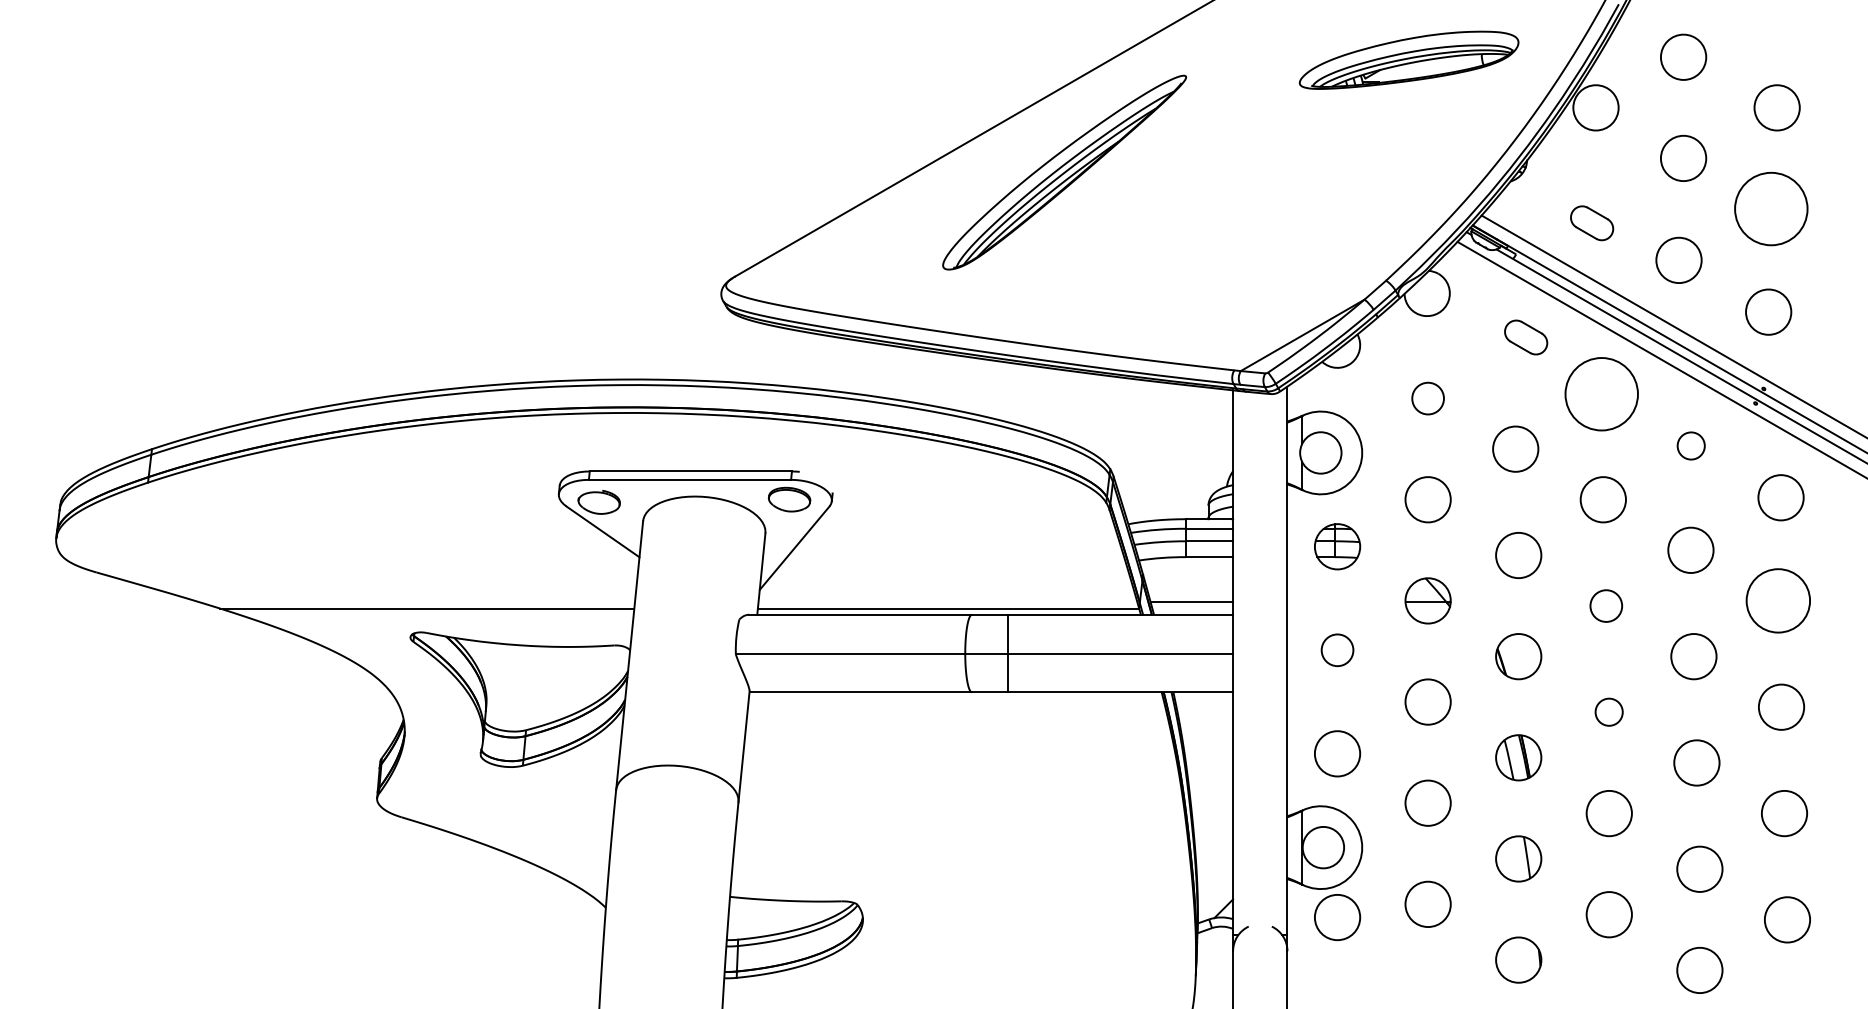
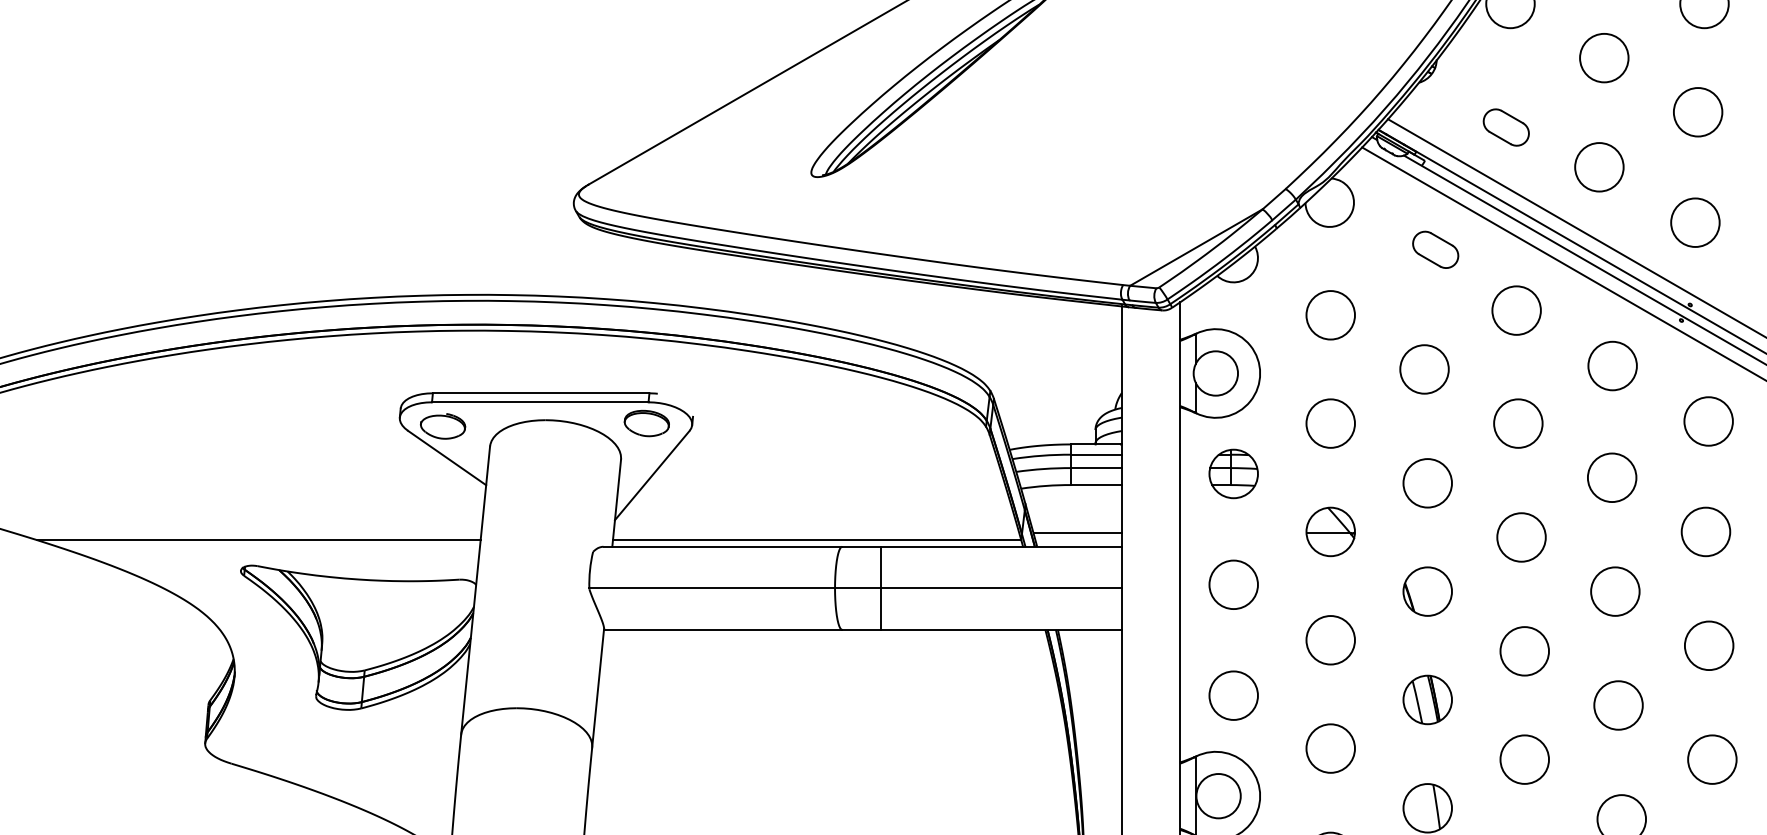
circle: (1770, 208) -> (1697, 111), size x0.62
circle: (1601, 393) -> (1516, 309), size x0.62
circle: (1427, 398) -> (1330, 315), size x1.43
circle: (1690, 445) -> (1611, 365), size x1.67
circle: (1778, 600) -> (1705, 531), size x0.71
circle: (1605, 605) -> (1520, 536), size x1.43
circle: (1337, 649) -> (1233, 583), size x1.43
circle: (1608, 711) -> (1523, 650), size x1.67

